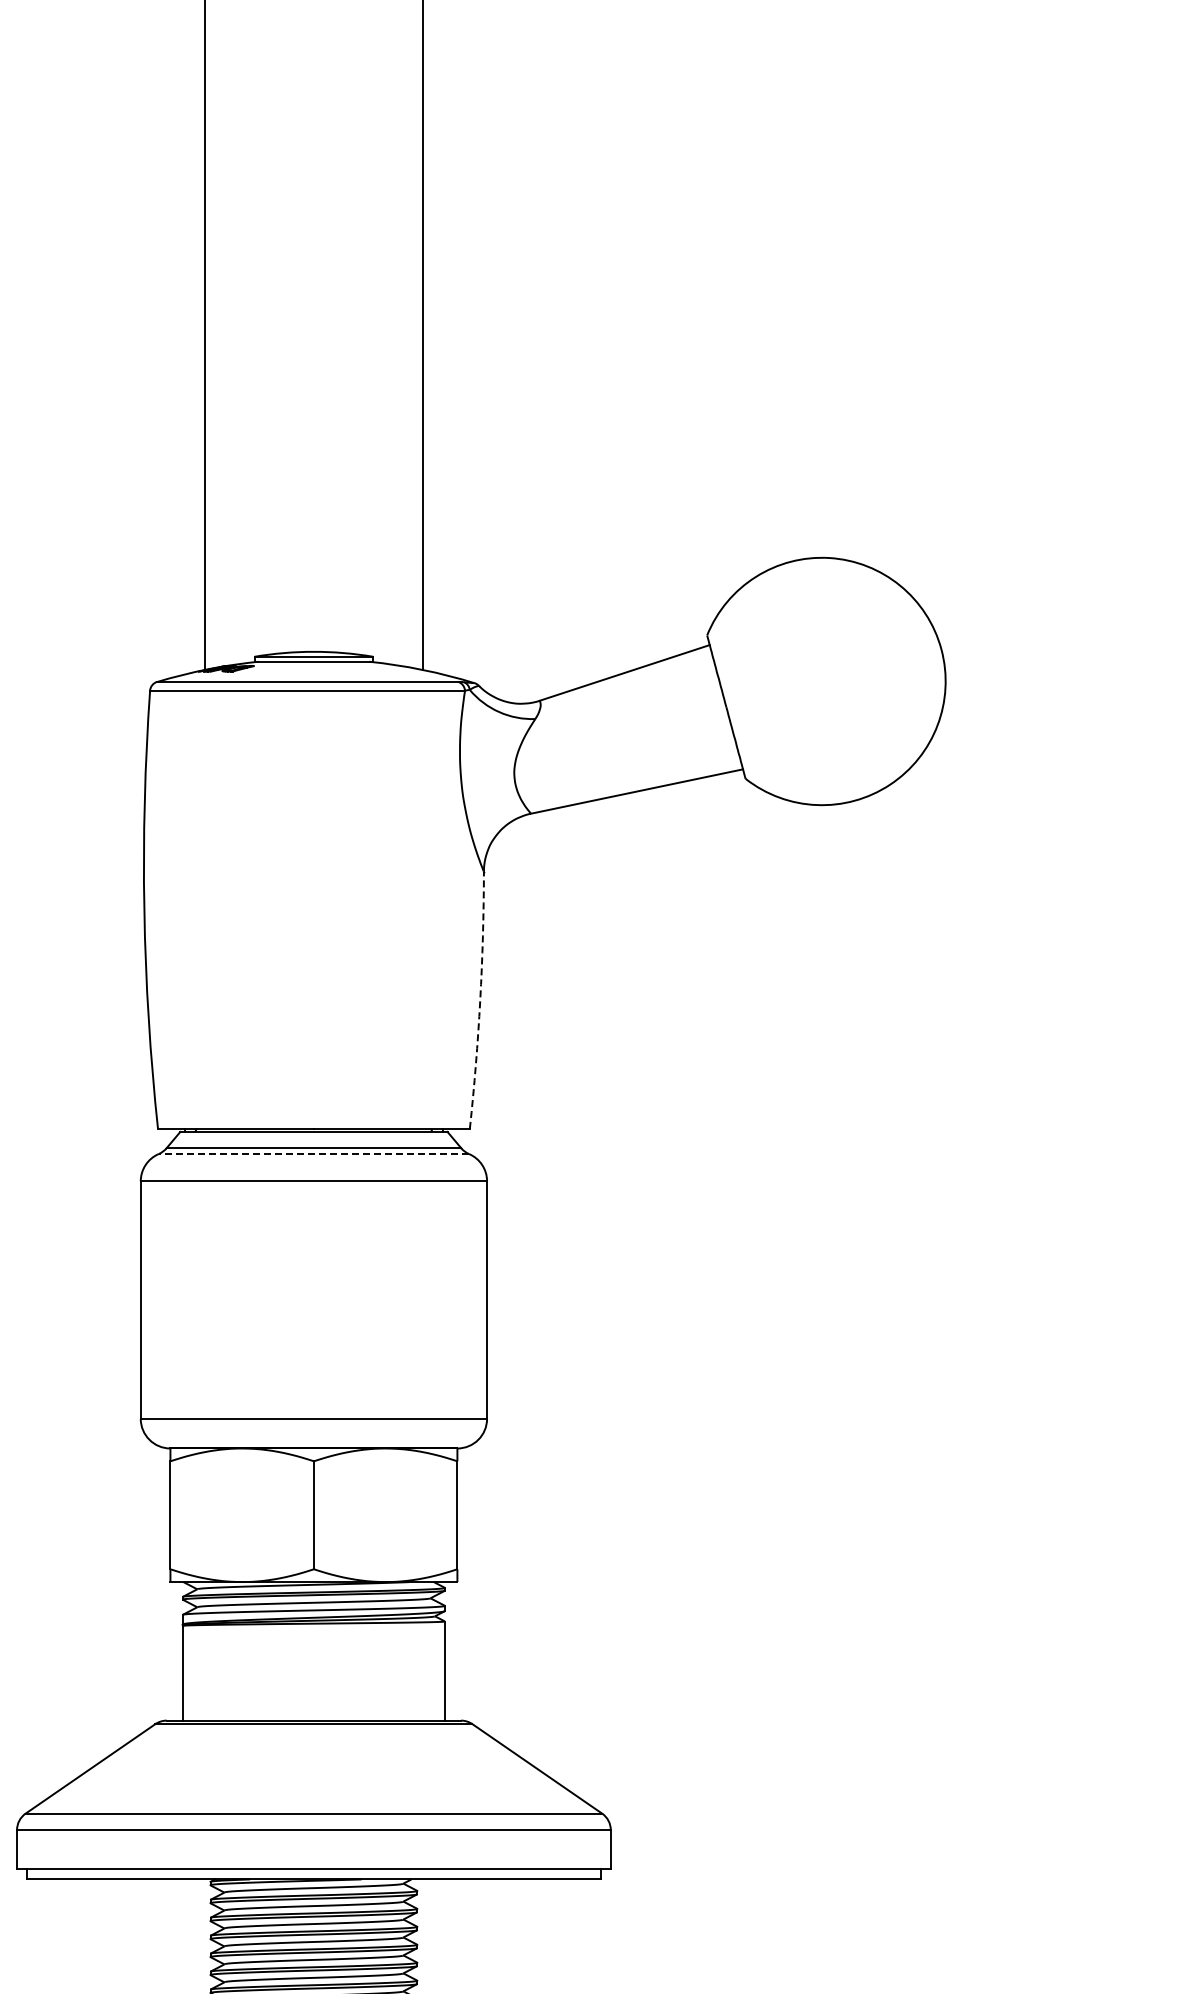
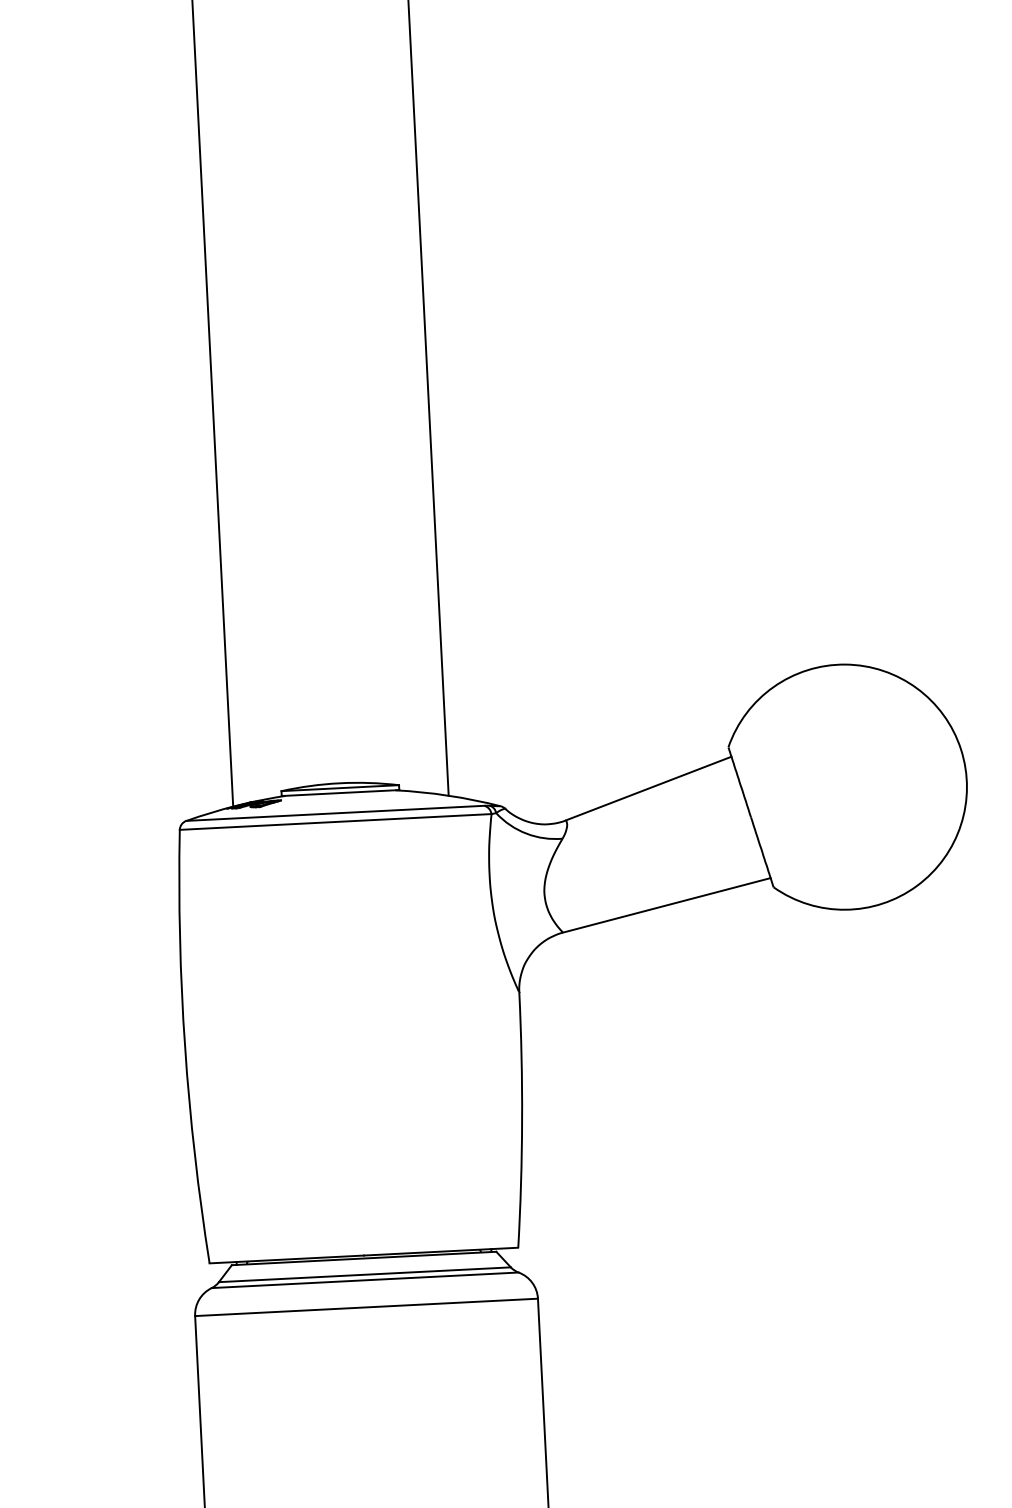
arc: (480, 1000) -> (522, 1120), dashed -> solid
line: (313, 1153) -> (364, 1279), dashed -> solid

